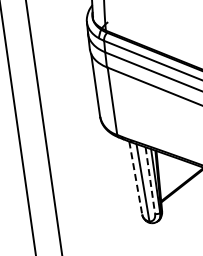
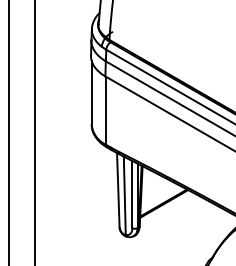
line: (136, 178) -> (118, 190), dashed -> solid
line: (150, 180) -> (132, 194), dashed -> solid

